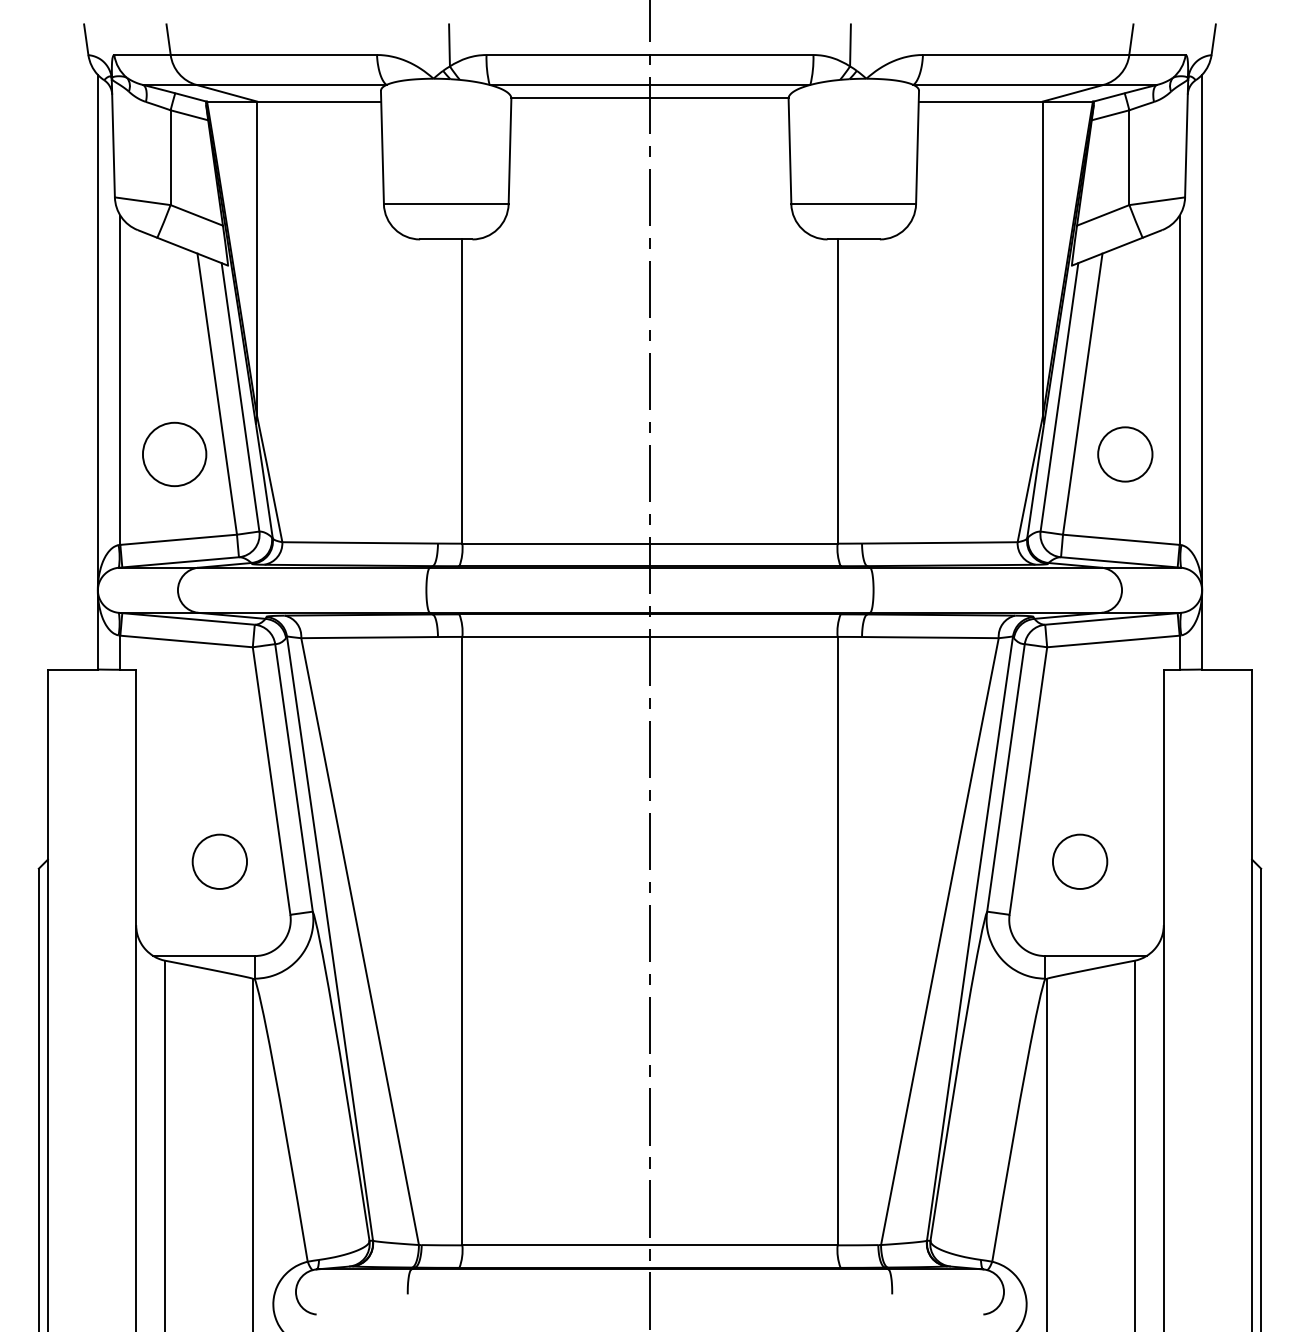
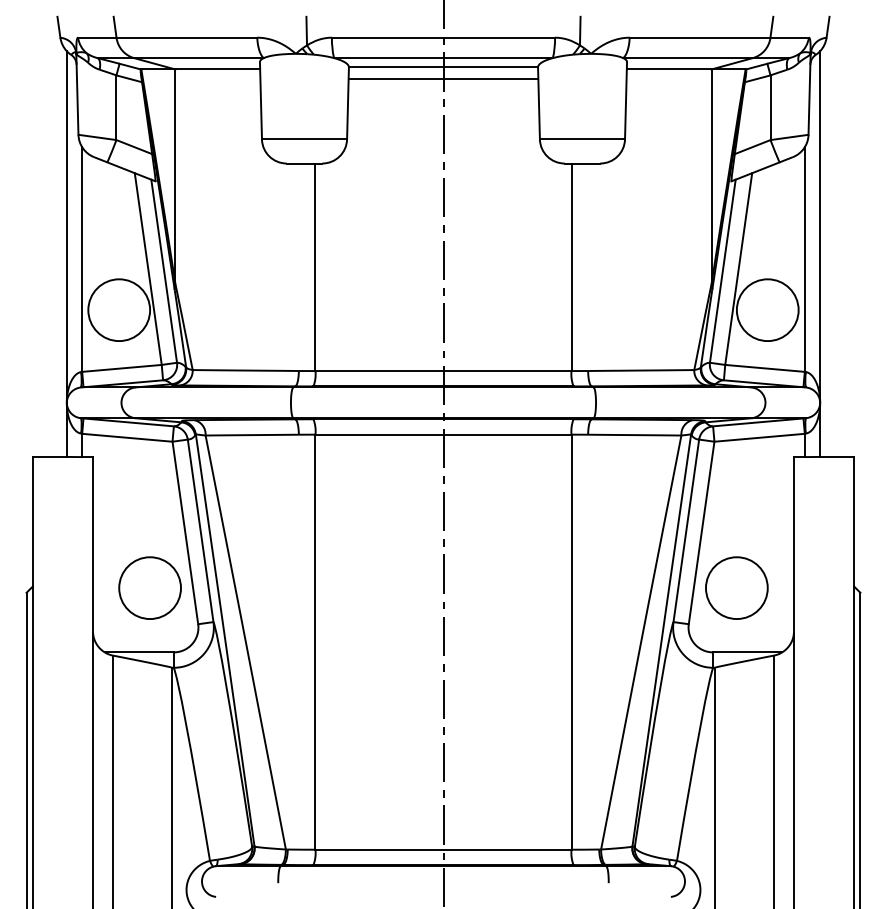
line: (650, 114) -> (443, 78), added
circle: (175, 454) -> (119, 310), size x1.43
circle: (1124, 454) -> (767, 310), size x1.67
circle: (219, 860) -> (149, 587), size x1.67
circle: (1079, 860) -> (736, 587), size x1.67

